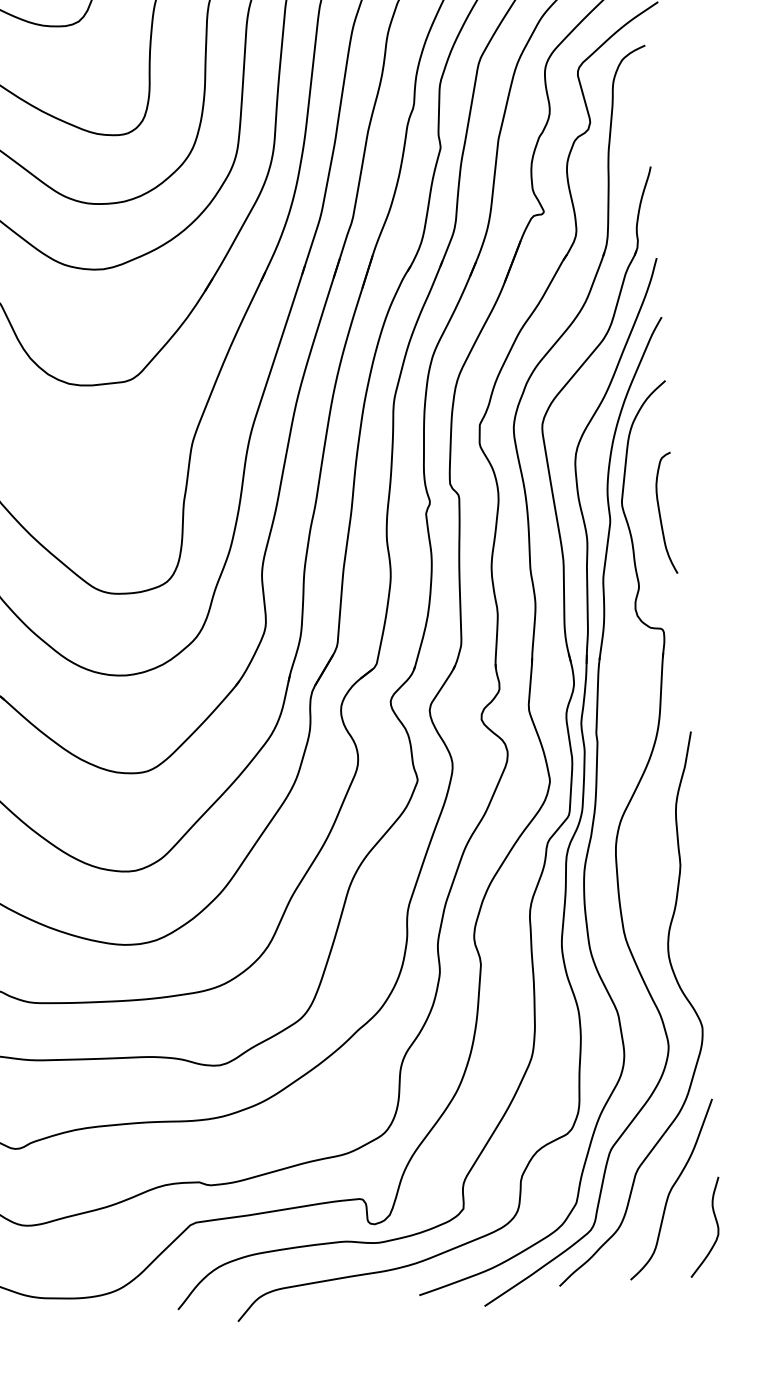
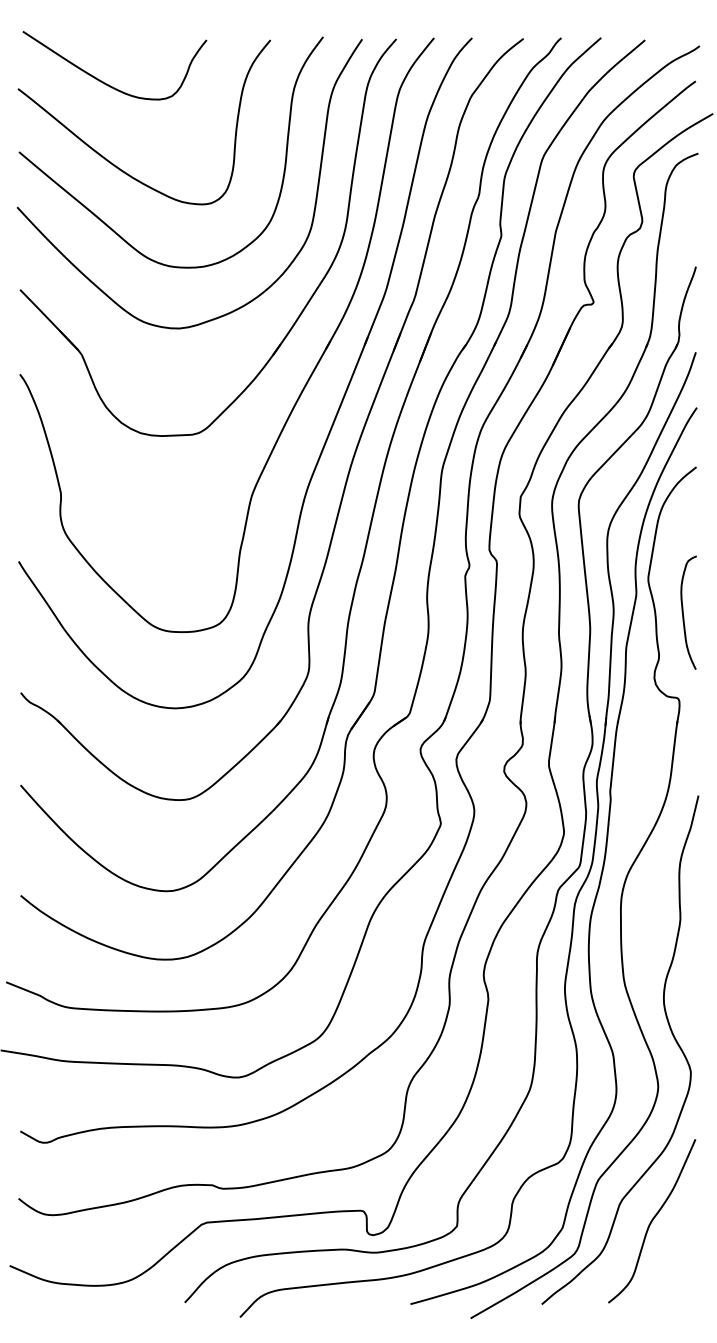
curve: (660, 513) -> (683, 612), moved
curve: (716, 1224) -> (691, 1256), removed

